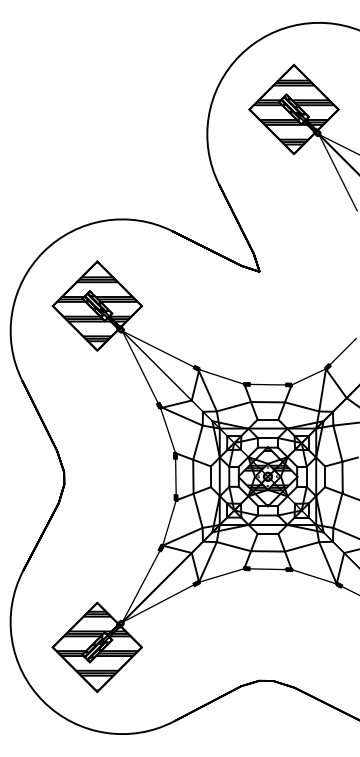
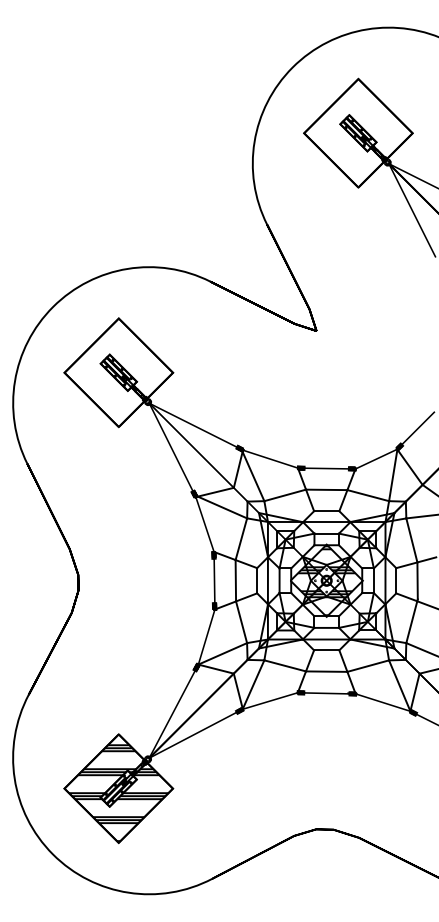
hatch: (294, 104) -> (358, 127), removed
hatch: (97, 301) -> (118, 367), removed

